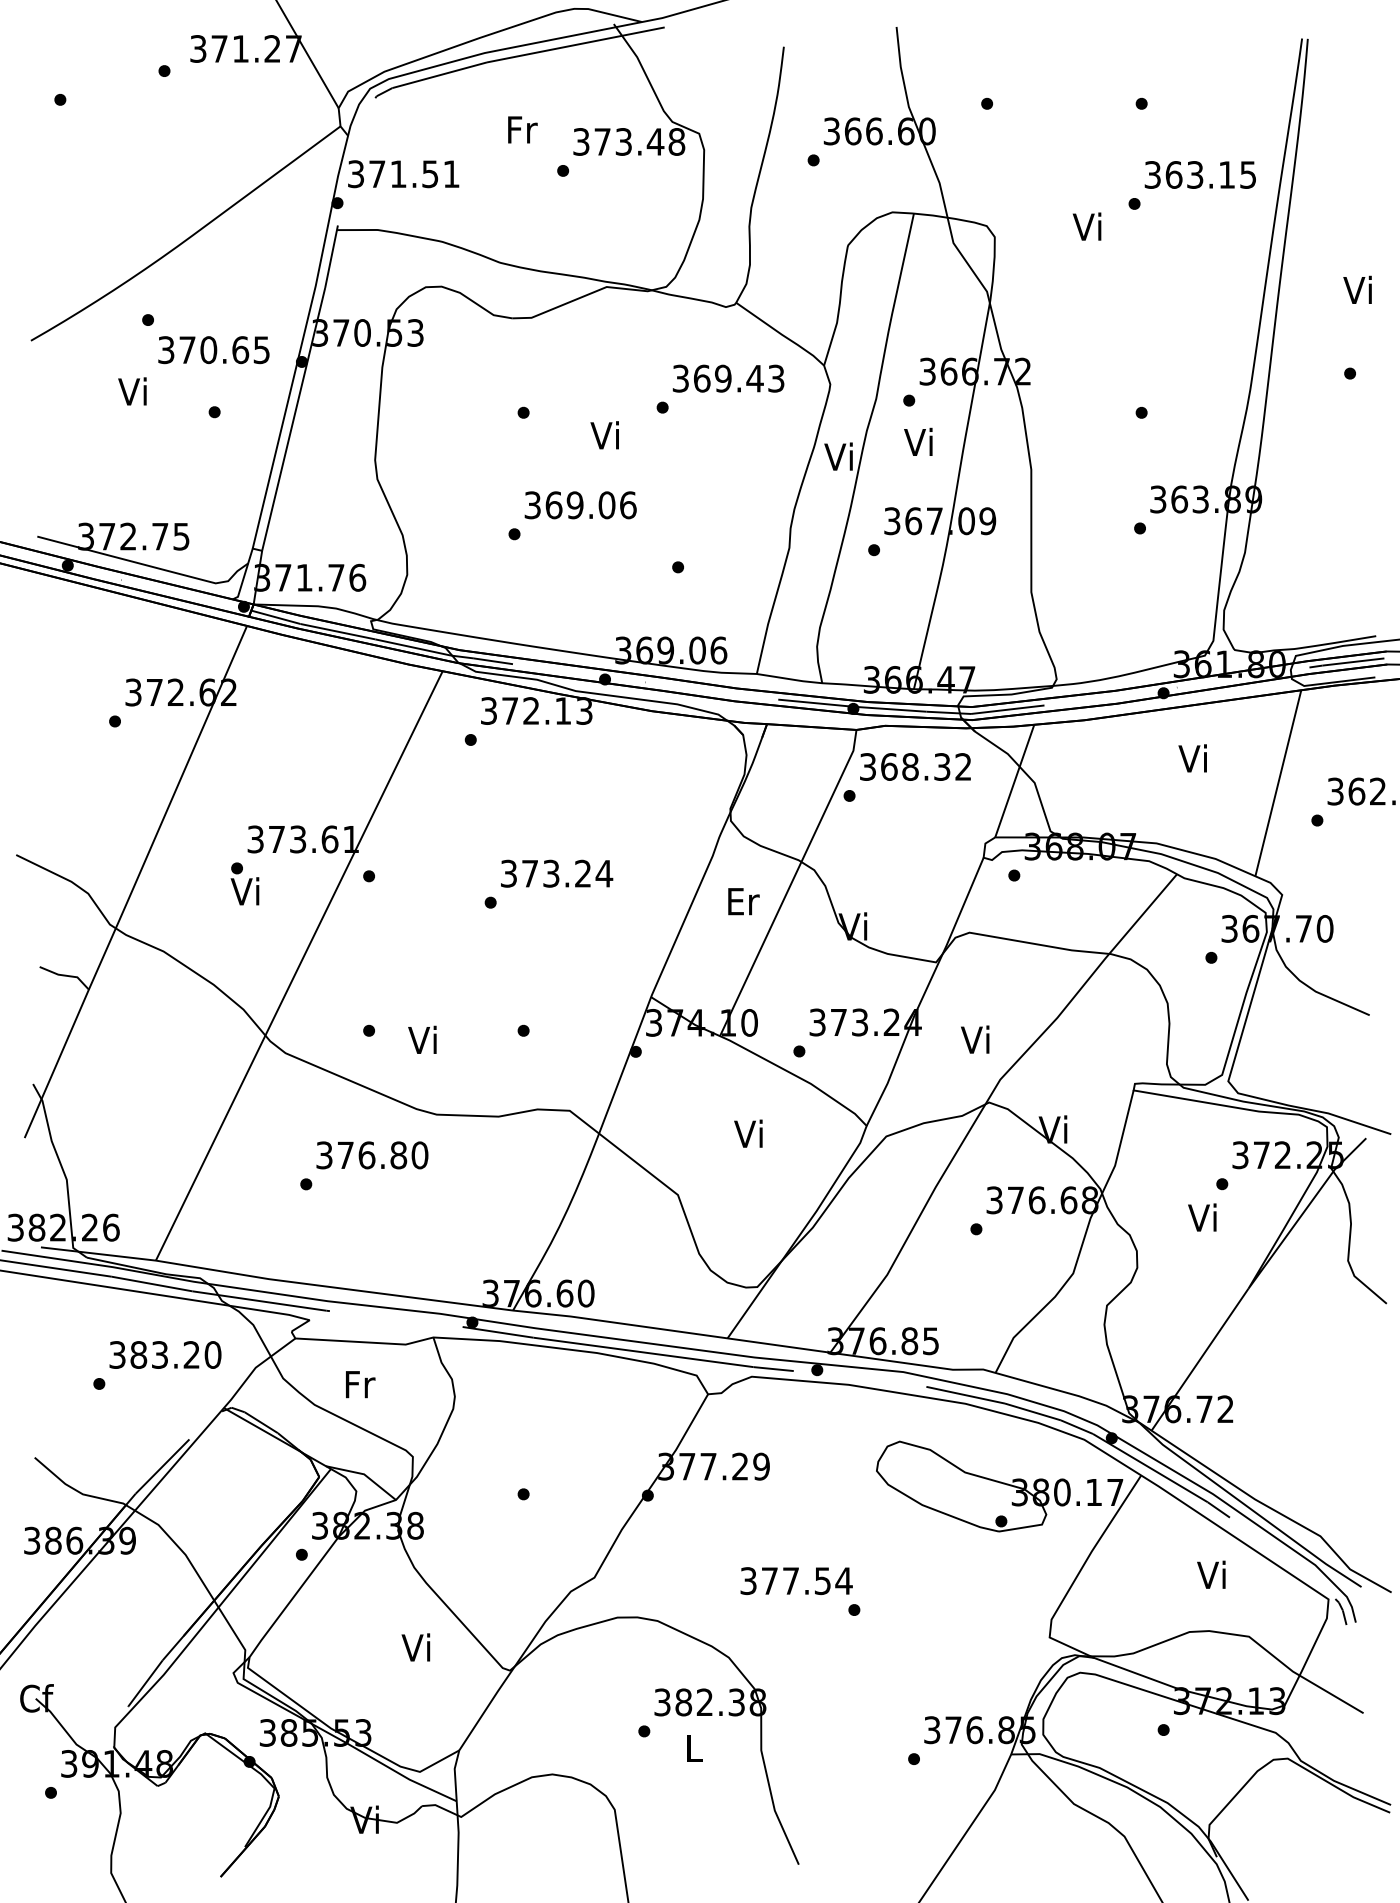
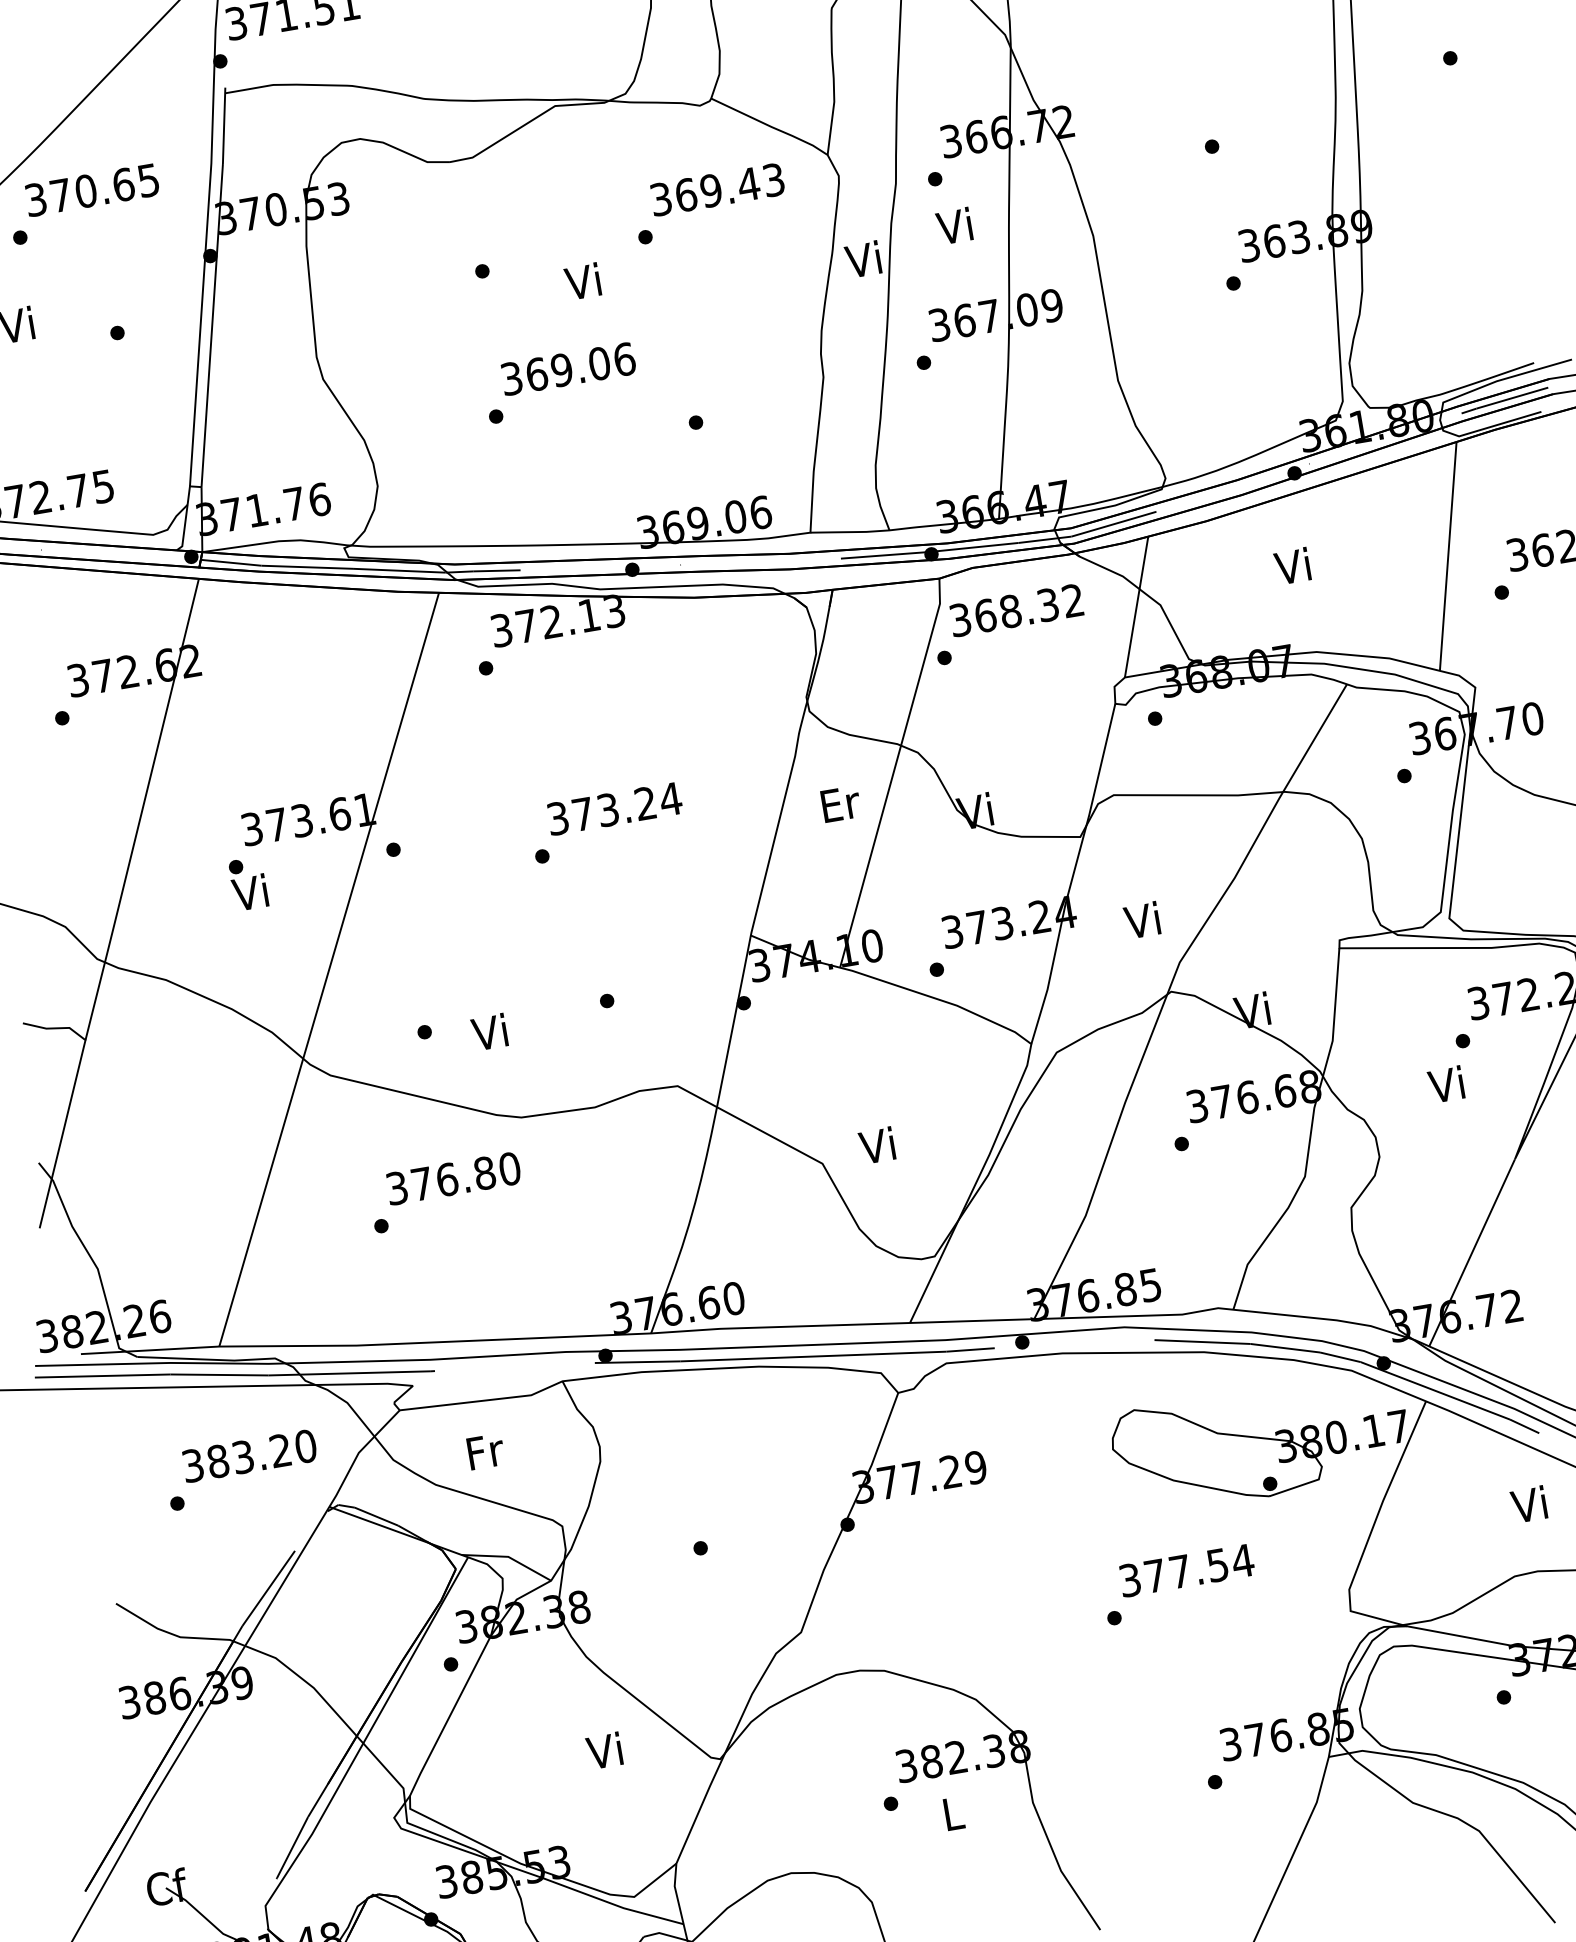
text: (213, 350) -> (91, 190), moved
text: (1192, 758) -> (1292, 566), moved
text: (748, 1133) -> (877, 1145), moved
text: (796, 1580) -> (1186, 1569), moved

